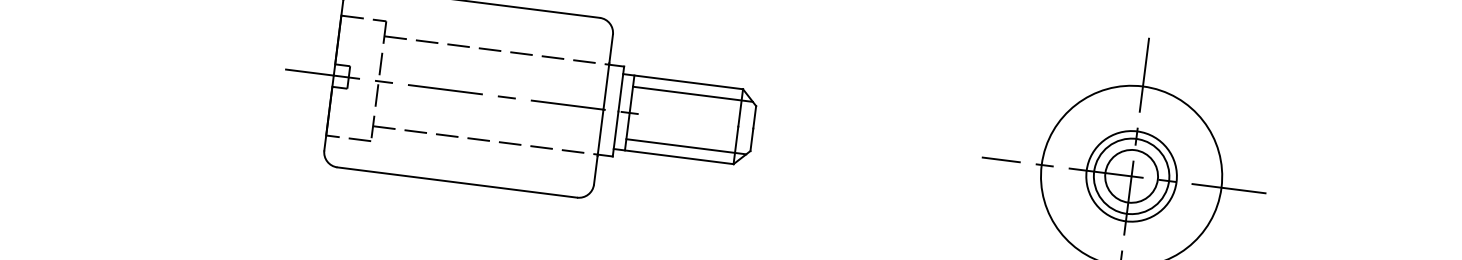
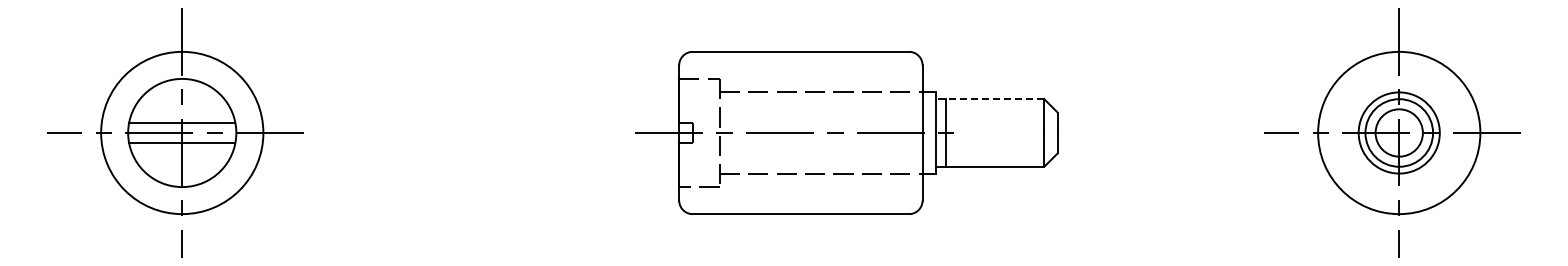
line: (682, 81) -> (989, 99), solid -> dashed
line: (693, 94) -> (1000, 109), removed
line: (686, 146) -> (1000, 156), removed

